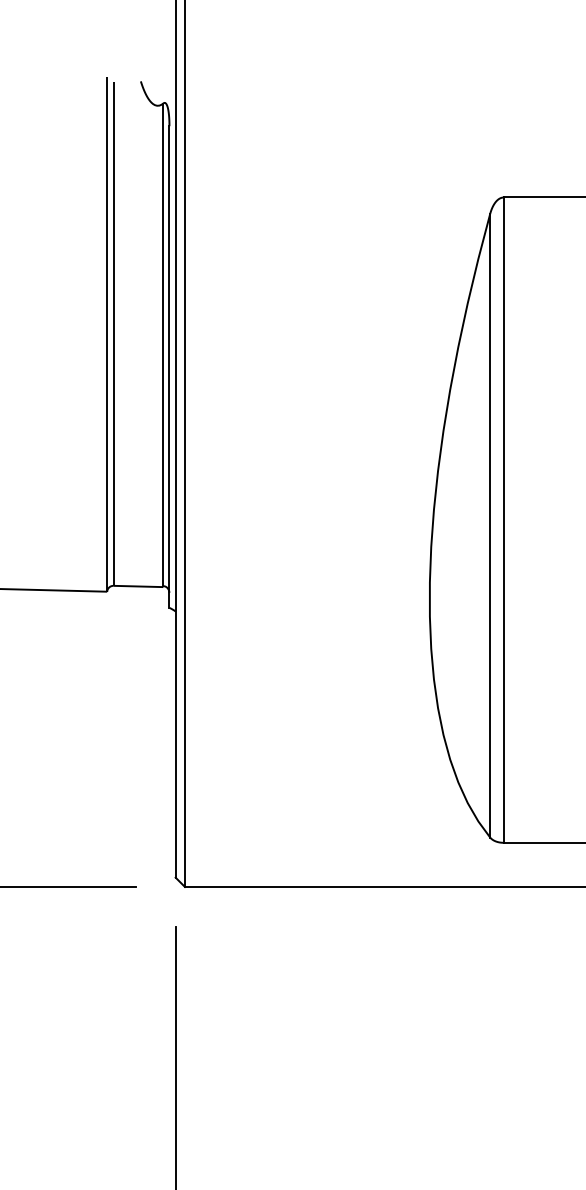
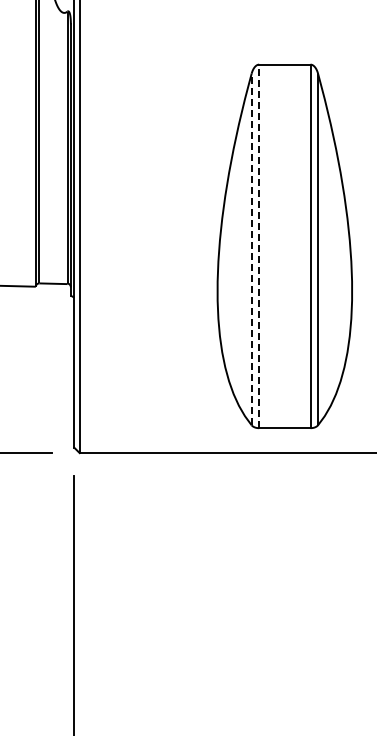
line: (504, 520) -> (259, 246), solid -> dashed
line: (489, 525) -> (251, 249), solid -> dashed

